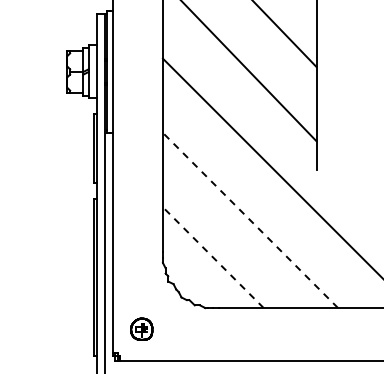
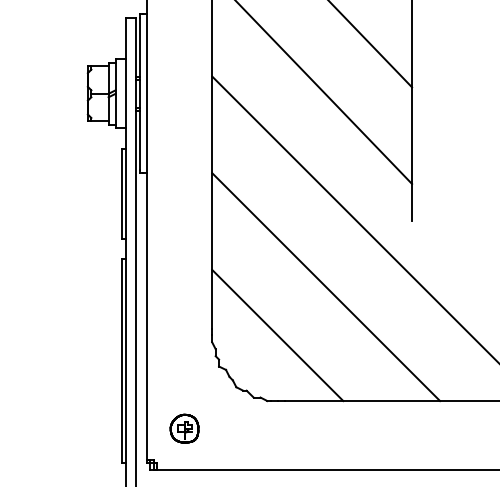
line: (250, 220) -> (326, 287), dashed -> solid
line: (212, 257) -> (276, 335), dashed -> solid

